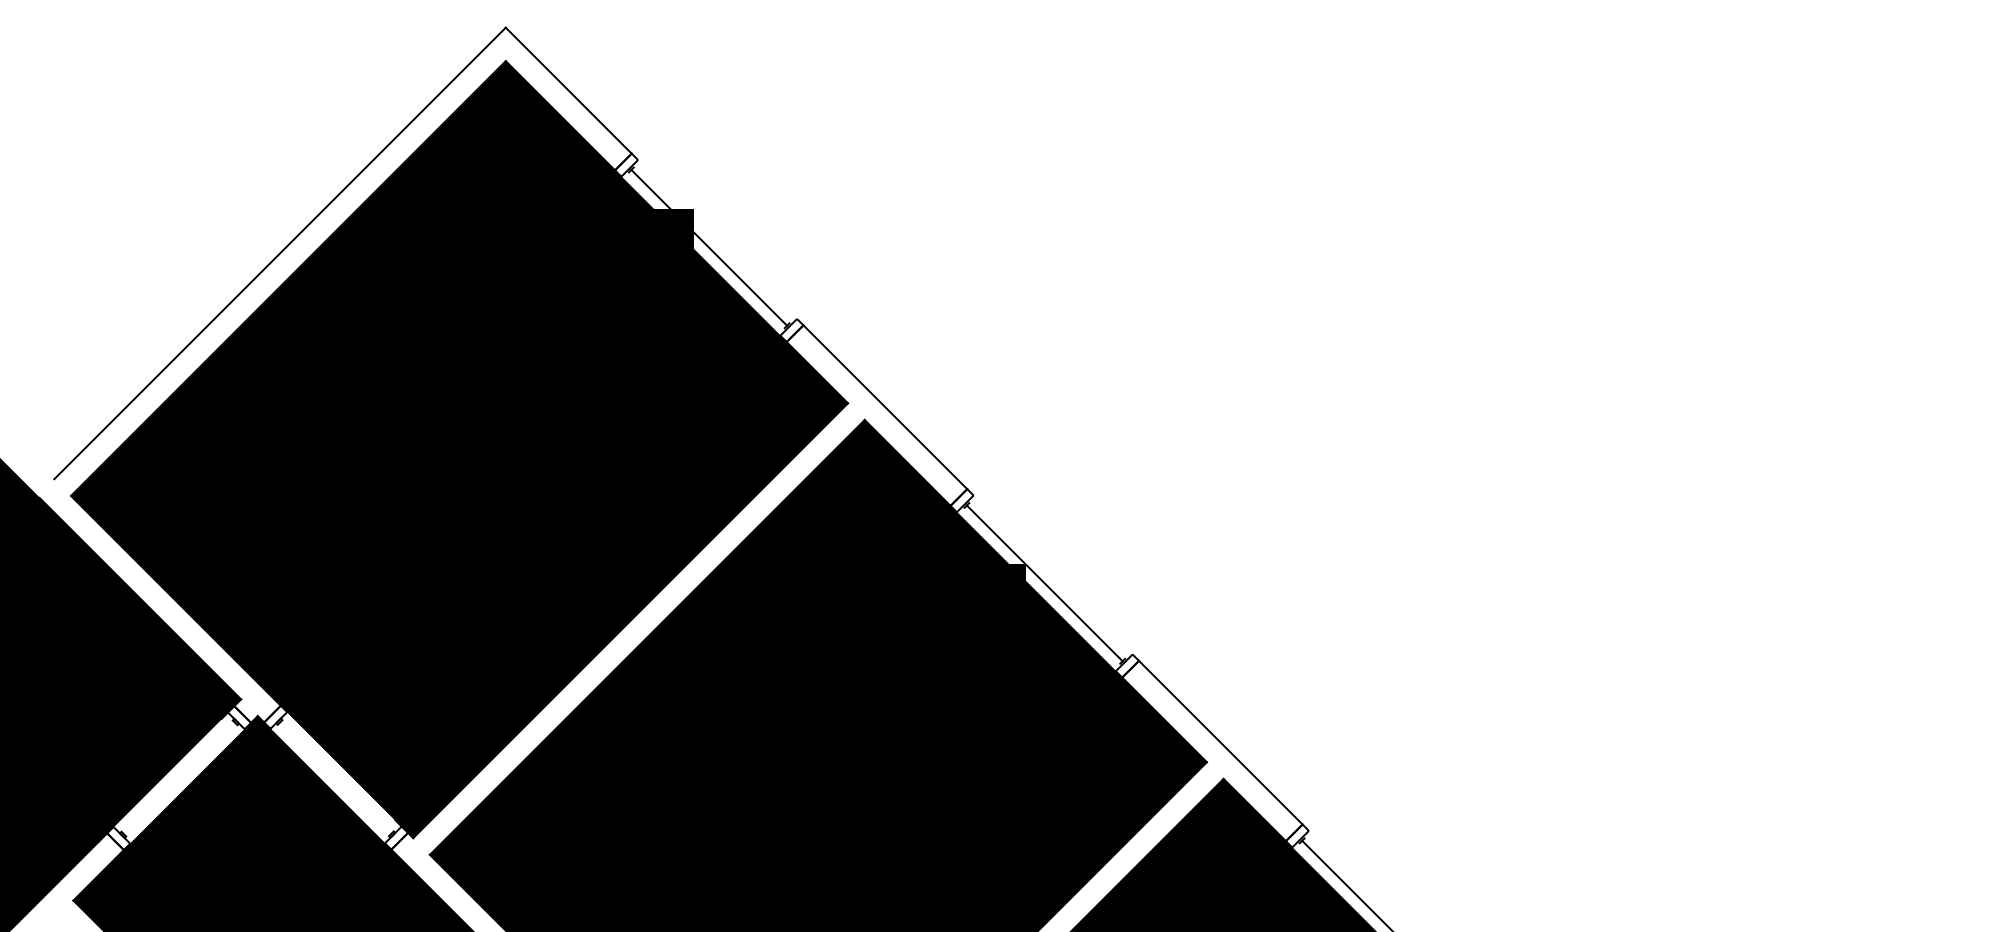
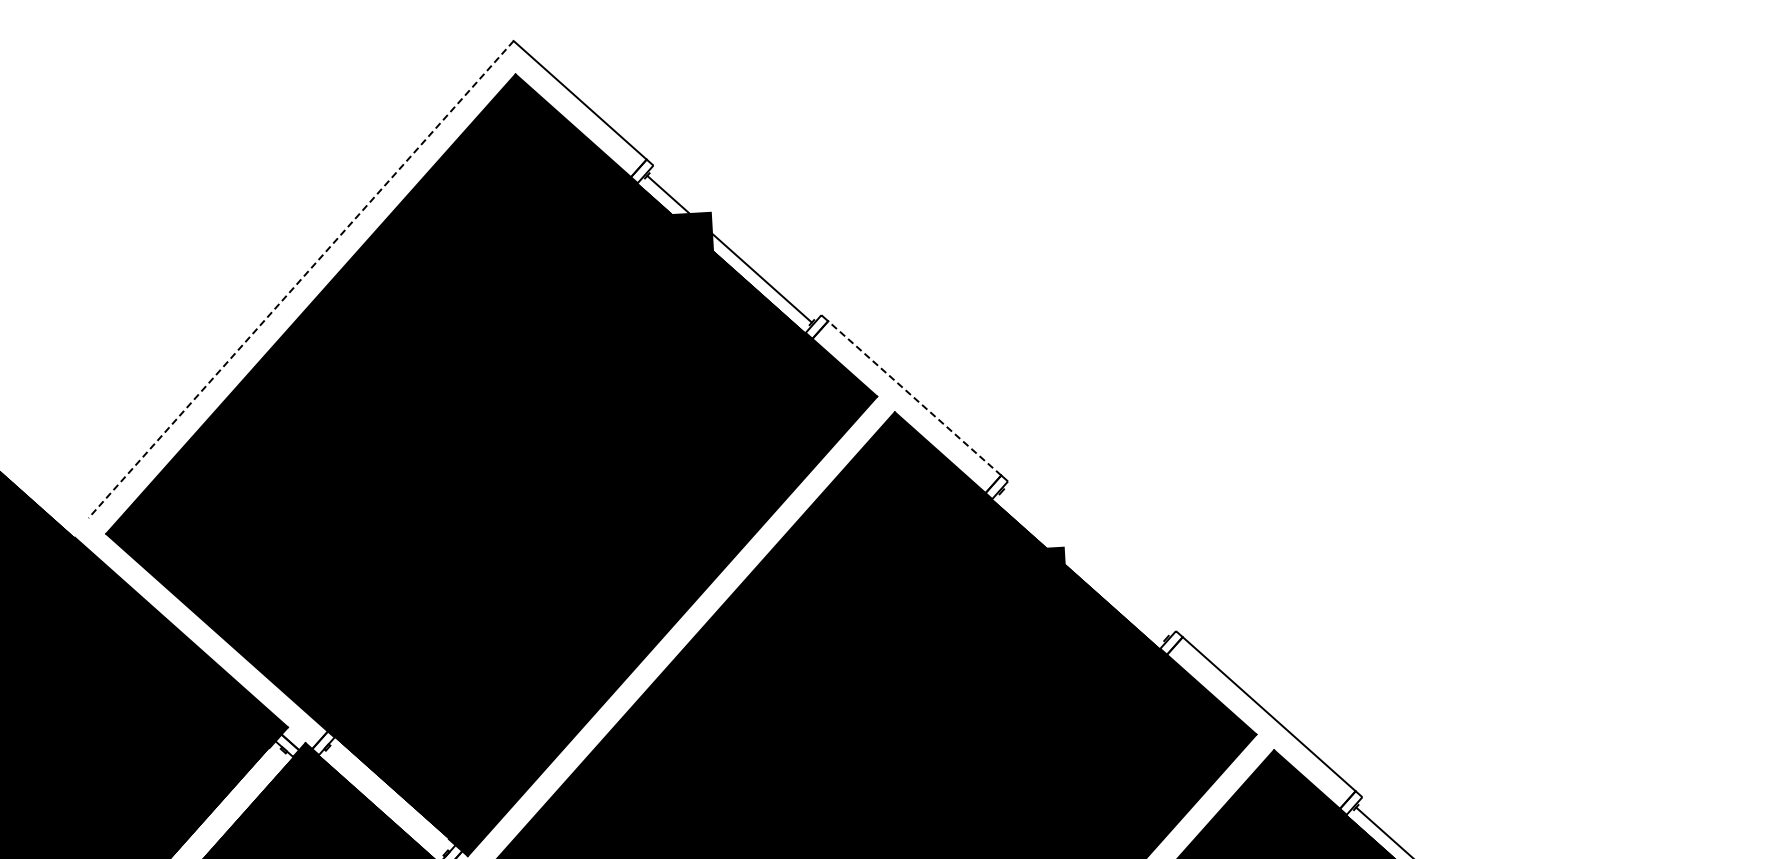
line: (279, 253) -> (300, 279), solid -> dashed
line: (885, 407) -> (914, 398), solid -> dashed
line: (1044, 583) -> (1083, 565), removed

